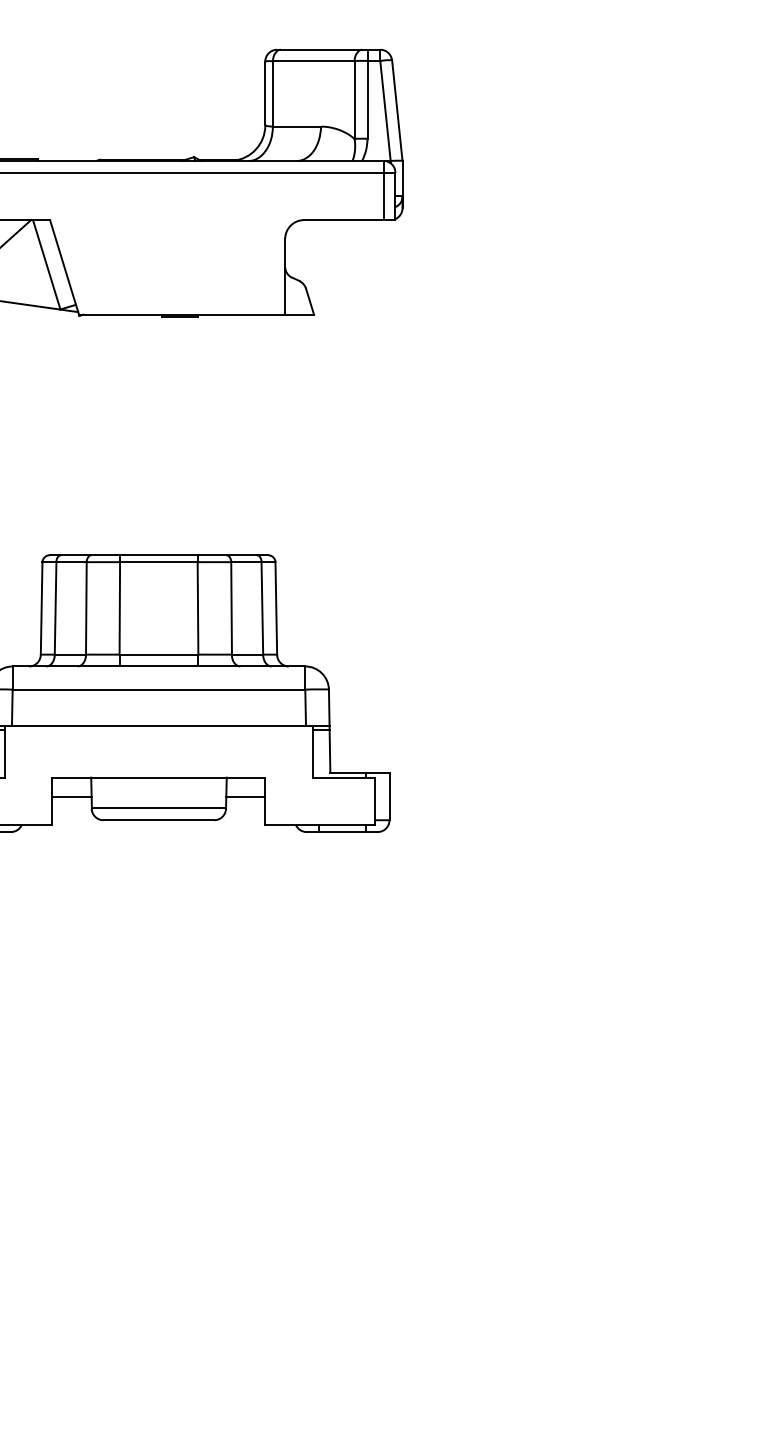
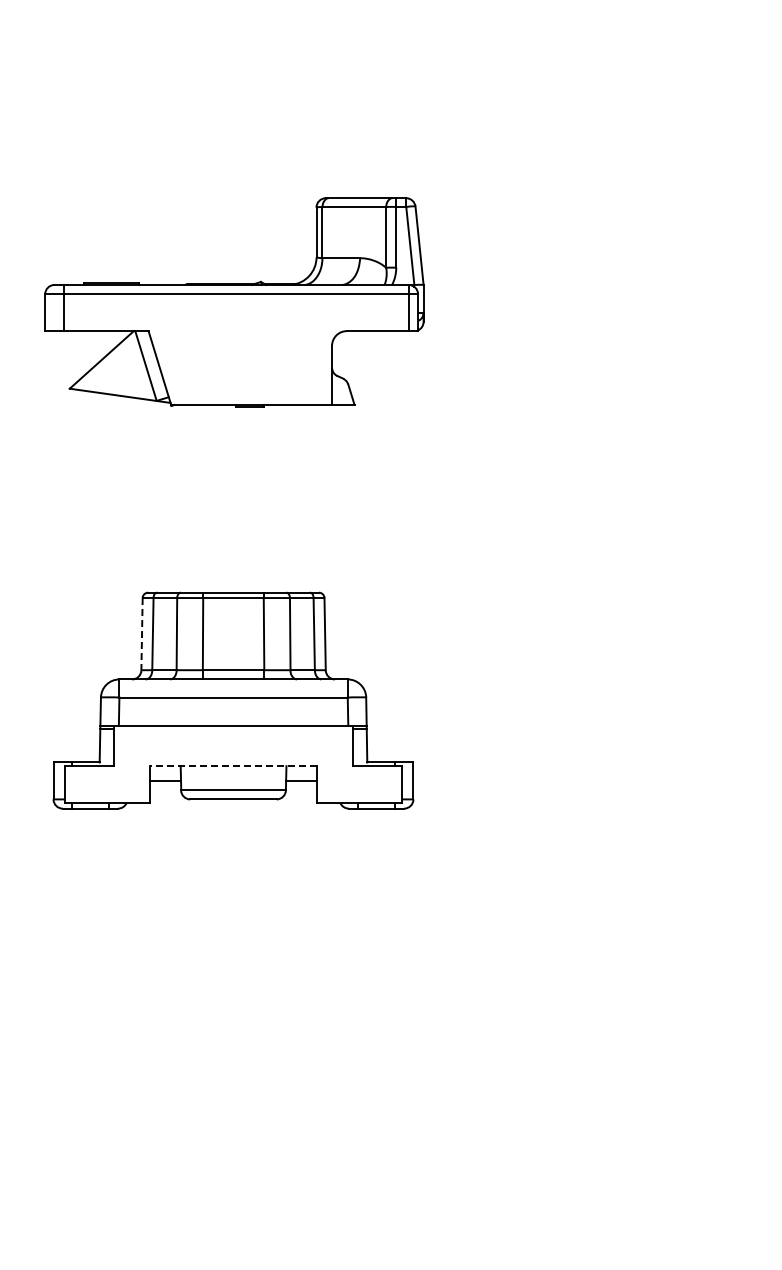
line: (42, 608) -> (142, 634), solid -> dashed
line: (157, 778) -> (232, 766), solid -> dashed

